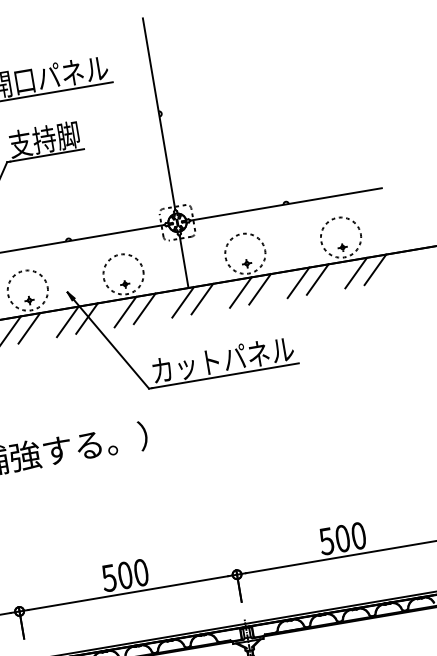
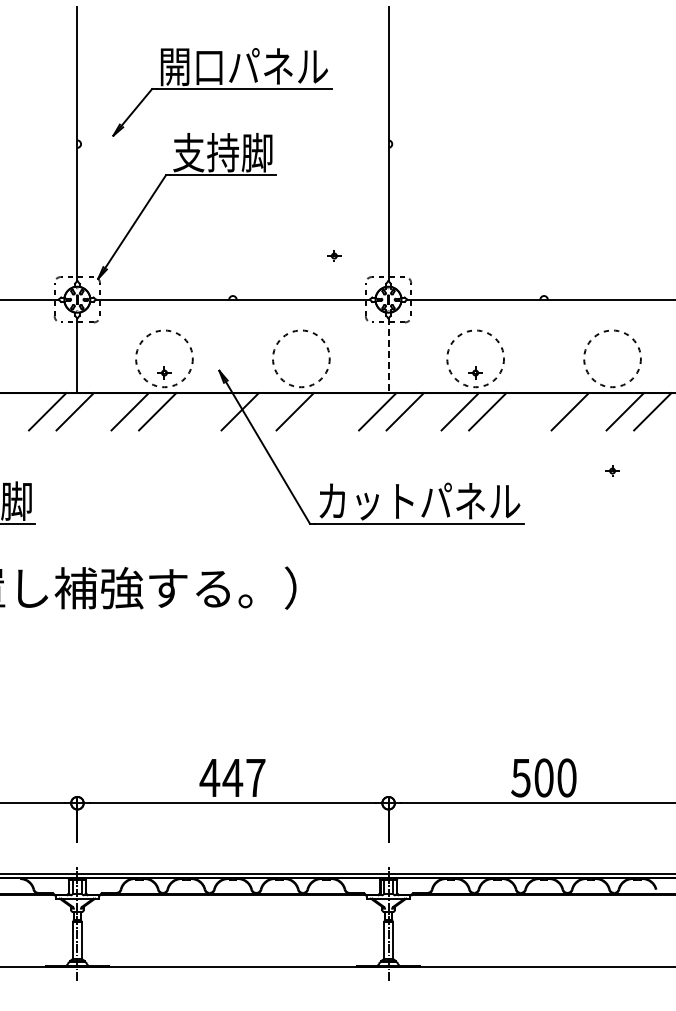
part: (342, 247) -> (612, 470), moved
line: (184, 262) -> (388, 356), solid -> dashed
line: (298, 282) -> (542, 411), removed
part: (125, 283) -> (334, 255), moved
line: (144, 308) -> (322, 411), removed
line: (67, 321) -> (212, 411), removed
text: (124, 575) -> (232, 777), 500 -> 447

